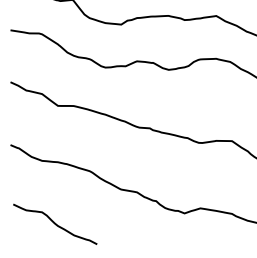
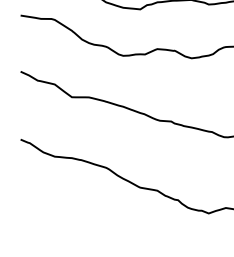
curve: (55, 223) -> (69, 224), removed

